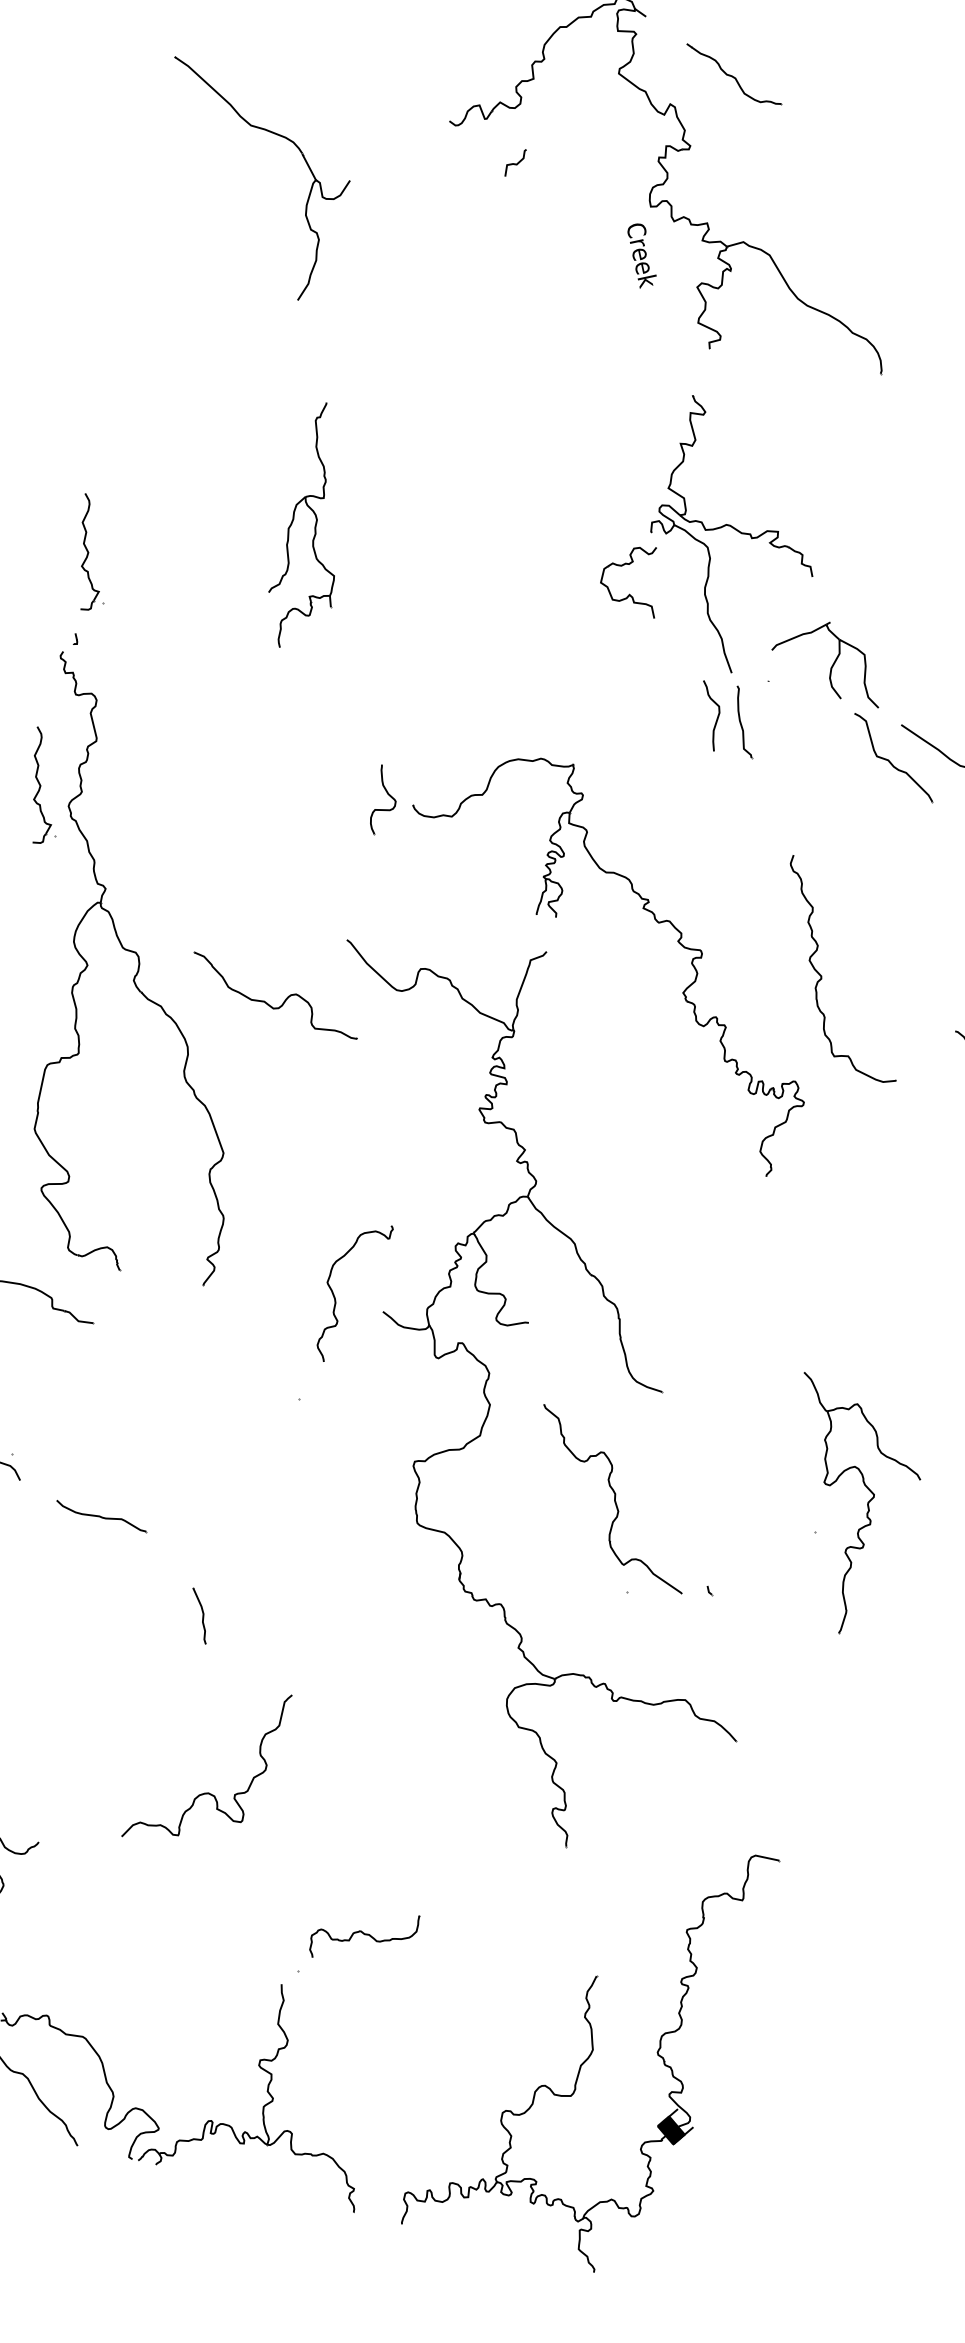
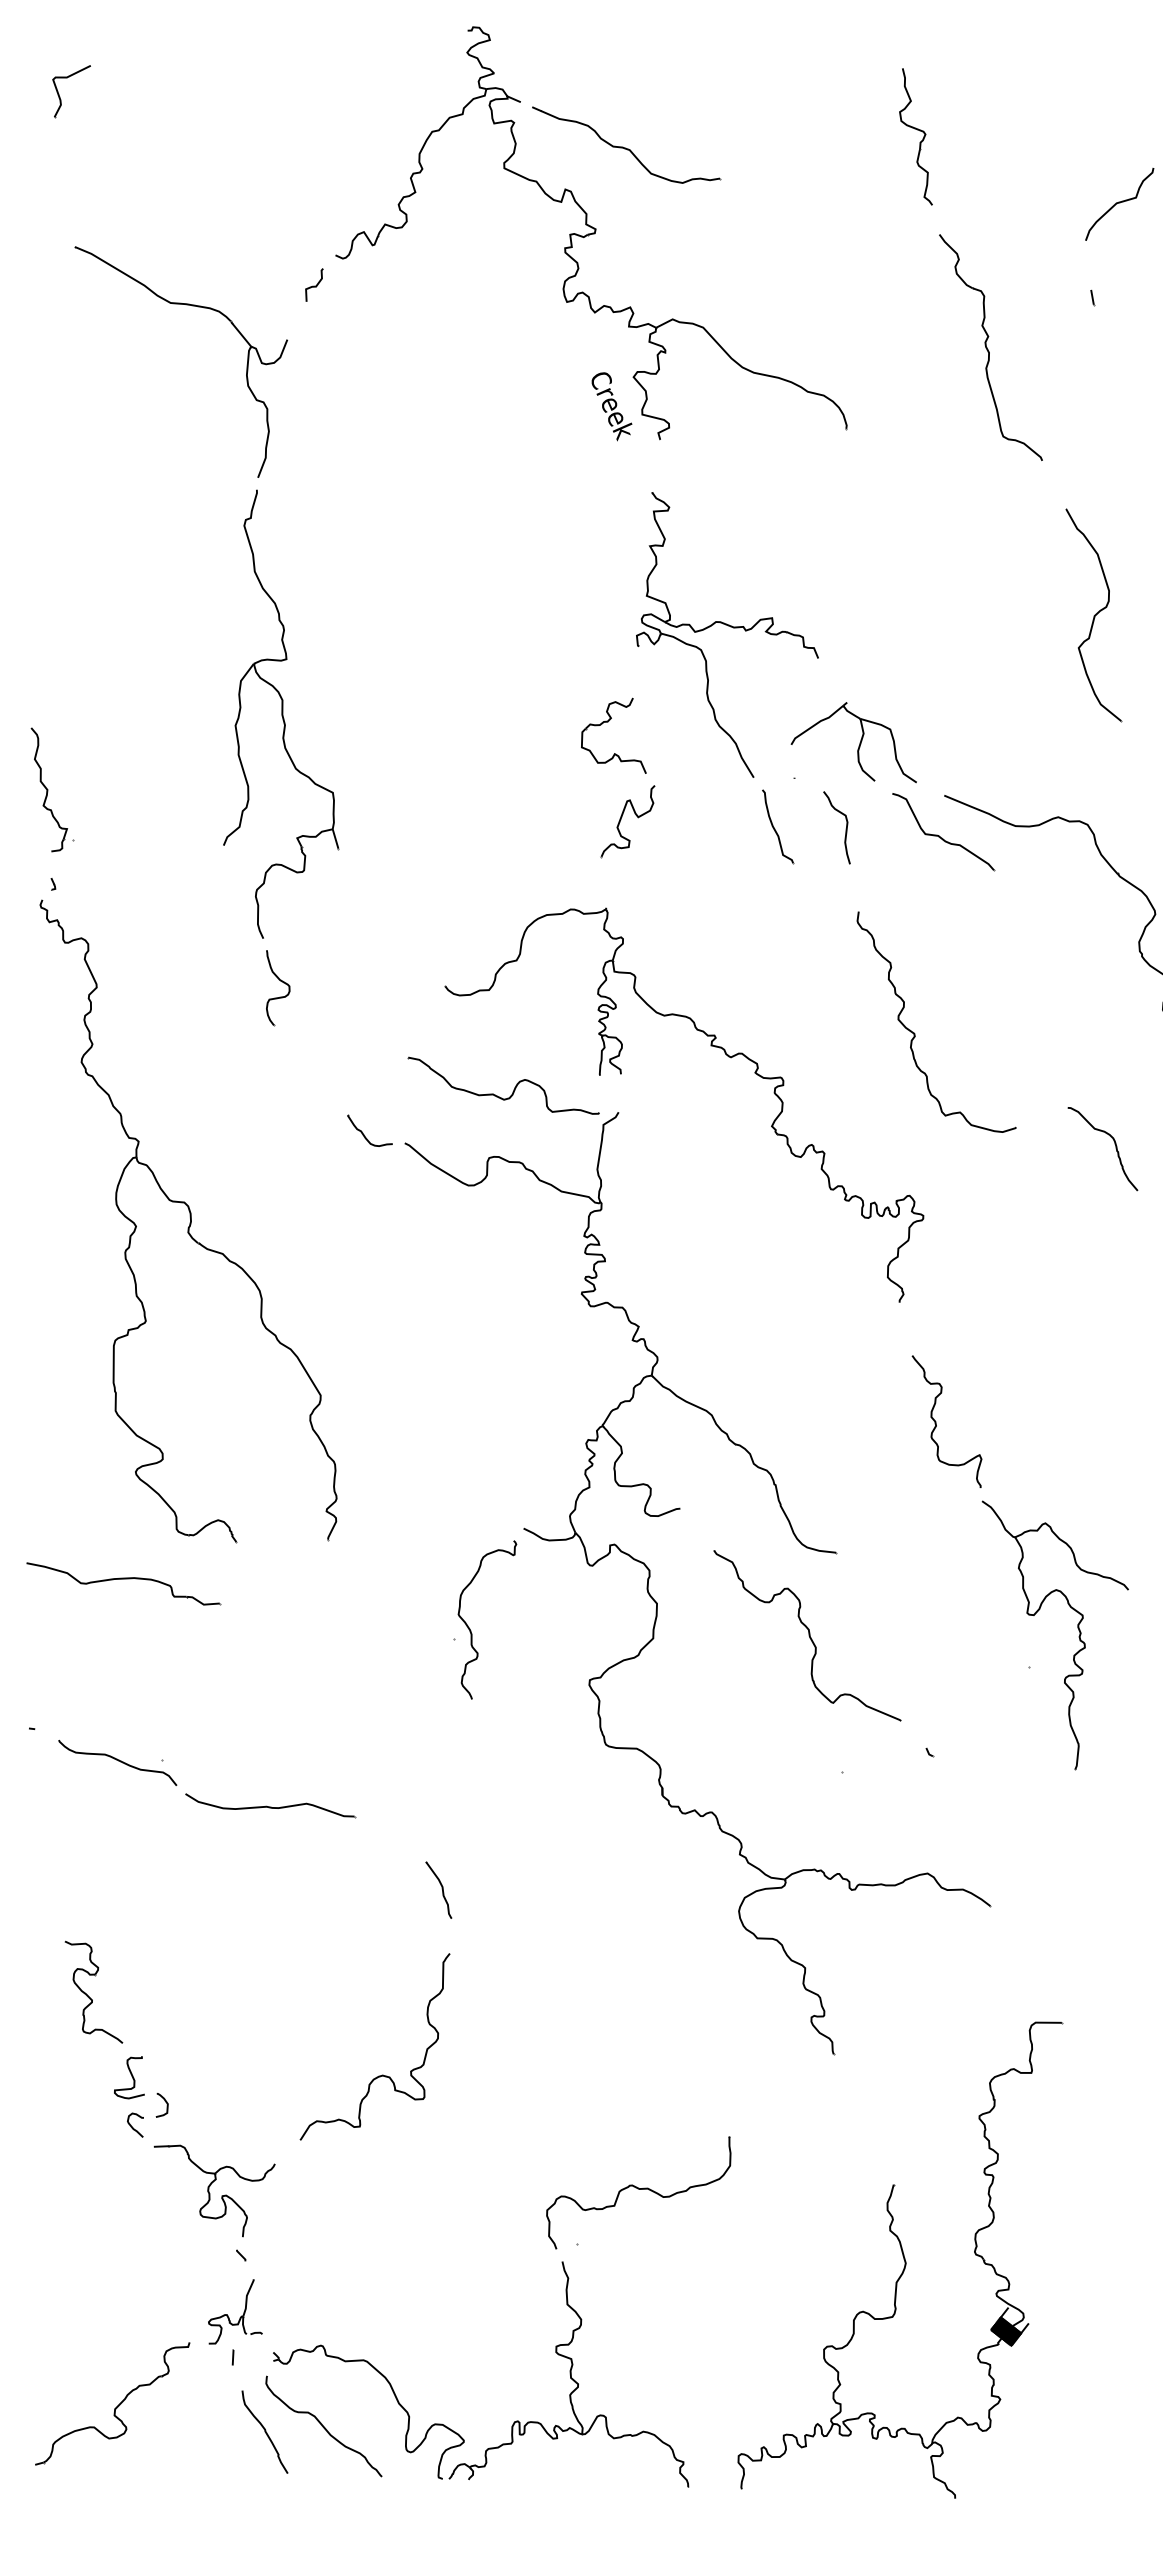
part: (734, 74) -> (626, 144), size x1.67
part: (270, 132) -> (192, 306), moved
curve: (515, 163) -> (314, 285), moved
text: (641, 256) -> (611, 406), moved
part: (315, 526) -> (281, 713), size x1.67
part: (629, 565) -> (608, 722), moved
part: (603, 686) -> (621, 819), added
curve: (716, 718) -> (845, 828), moved
part: (45, 786) -> (52, 1046), removed
part: (390, 797) -> (283, 983), moved
part: (311, 924) -> (364, 1134), added
curve: (822, 976) -> (915, 1033), moved
part: (283, 1001) -> (513, 1089), moved
curve: (777, 1291) -> (936, 1421), added
curve: (335, 1297) -> (470, 1628), moved
curve: (613, 1499) -> (808, 1635), moved
part: (101, 1515) -> (270, 1805), size x1.67
part: (199, 1615) -> (438, 1889), moved
curve: (208, 1792) -> (382, 2074), moved
part: (363, 1935) -> (638, 2192), size x1.67

